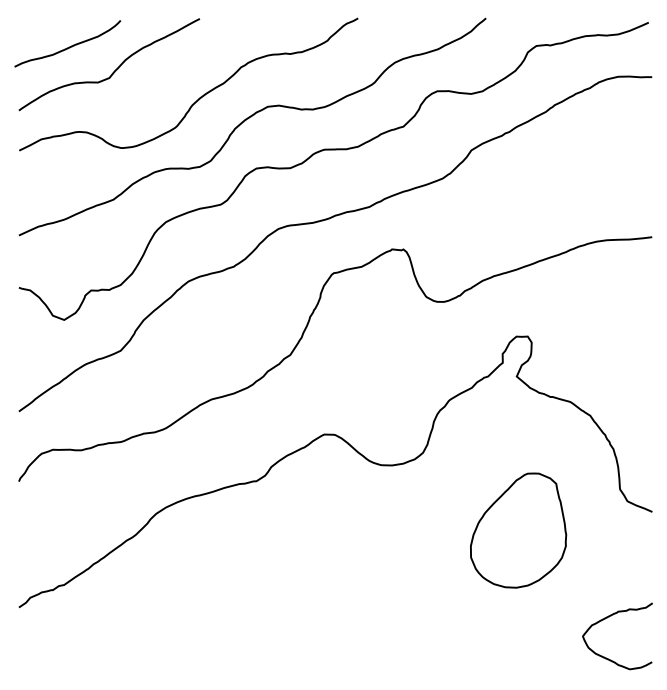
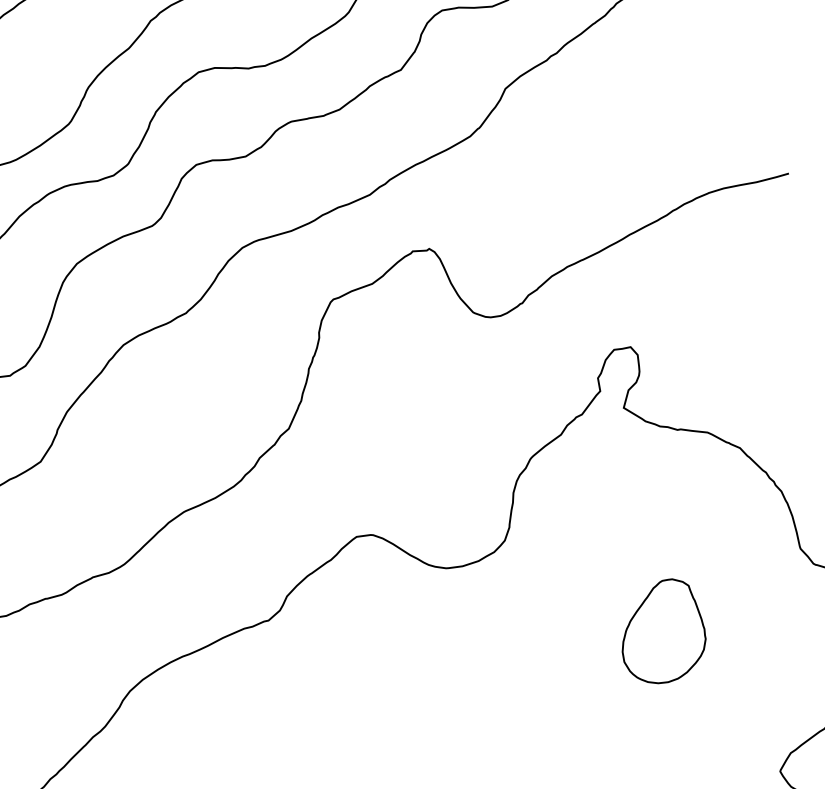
part: (518, 530) -> (661, 631), size x0.6

